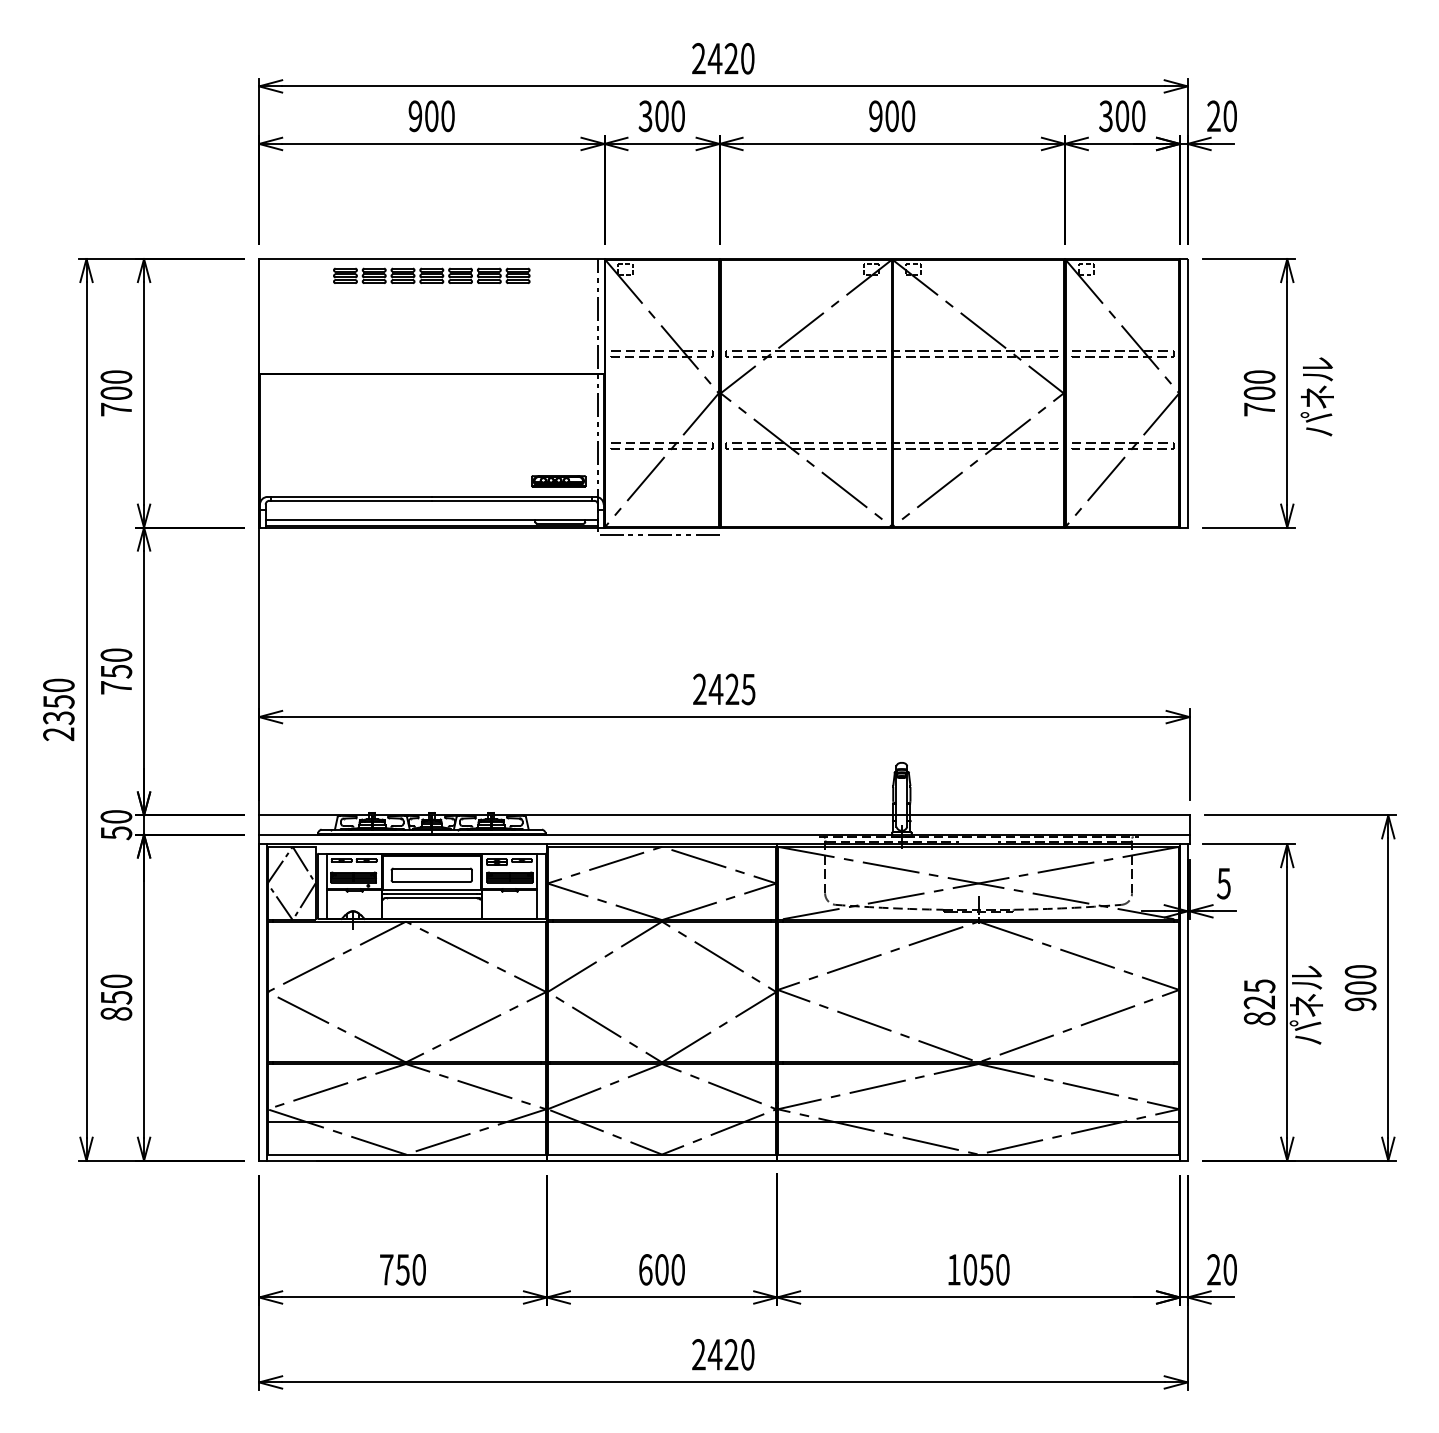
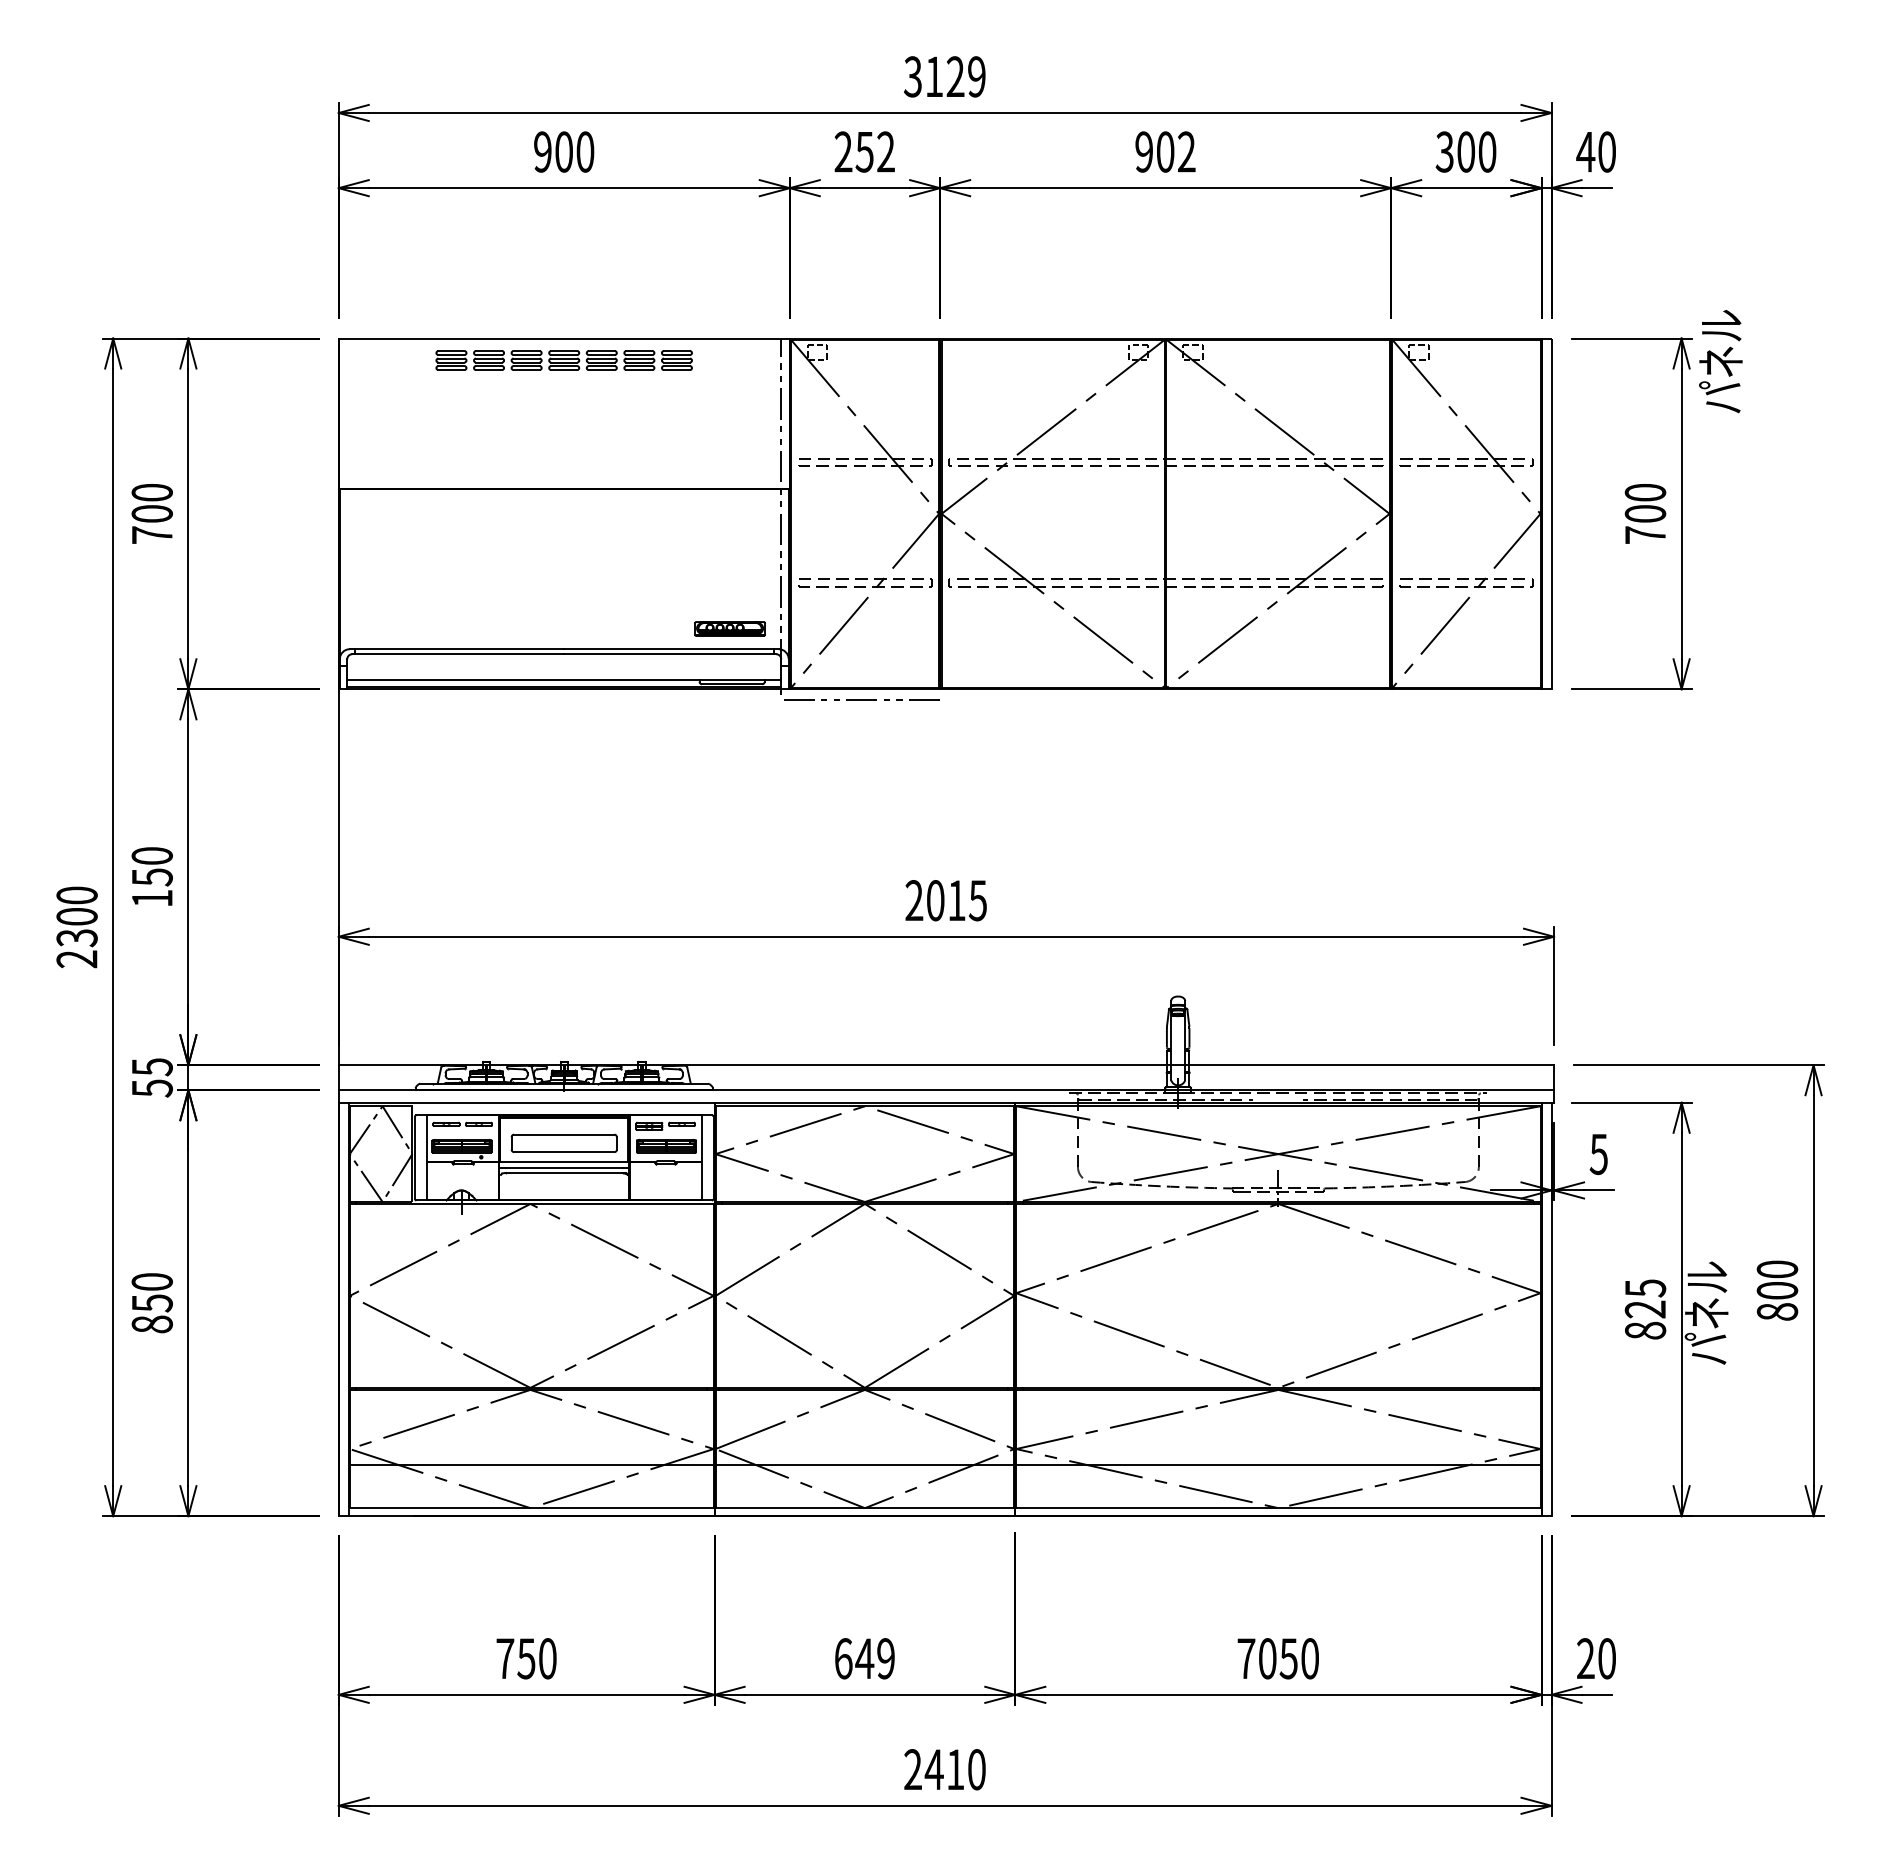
text: (722, 58) -> (944, 76), 2420 -> 3129
text: (661, 115) -> (864, 151), 300 -> 252
text: (908, 115) -> (1186, 151), 900 -> 902
text: (1213, 115) -> (1585, 151), 20 -> 40
text: (1317, 396) -> (1720, 361), moved
text: (116, 687) -> (152, 898), 750 -> 150
text: (723, 689) -> (945, 900), 2425 -> 2015
text: (58, 702) -> (76, 917), 2350 -> 2300
text: (115, 817) -> (151, 1067), 50 -> 55
text: (1360, 1003) -> (1777, 1311), 900 -> 800
text: (669, 1269) -> (874, 1658), 600 -> 649
text: (954, 1269) -> (1246, 1658), 1050 -> 7050
text: (731, 1354) -> (955, 1769), 2420 -> 2410

